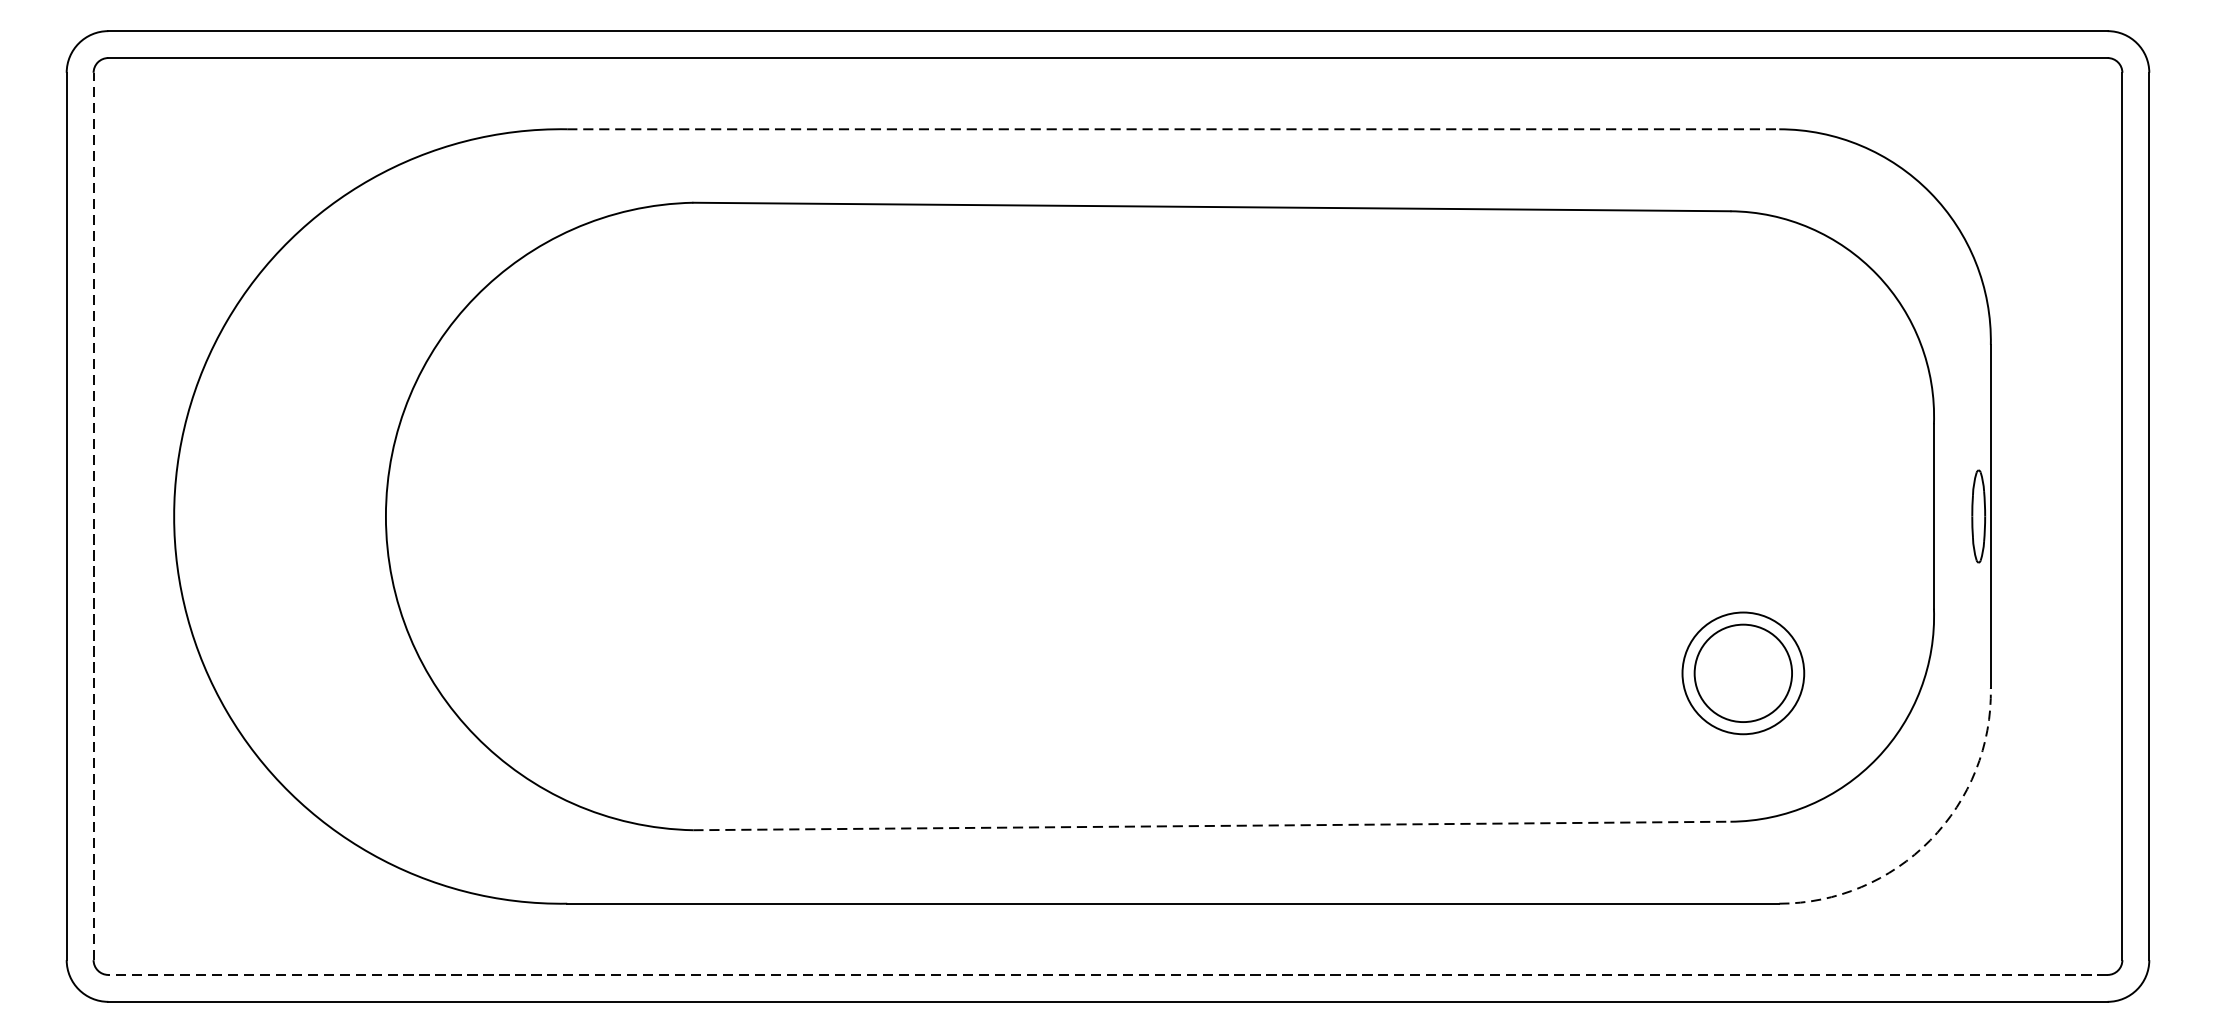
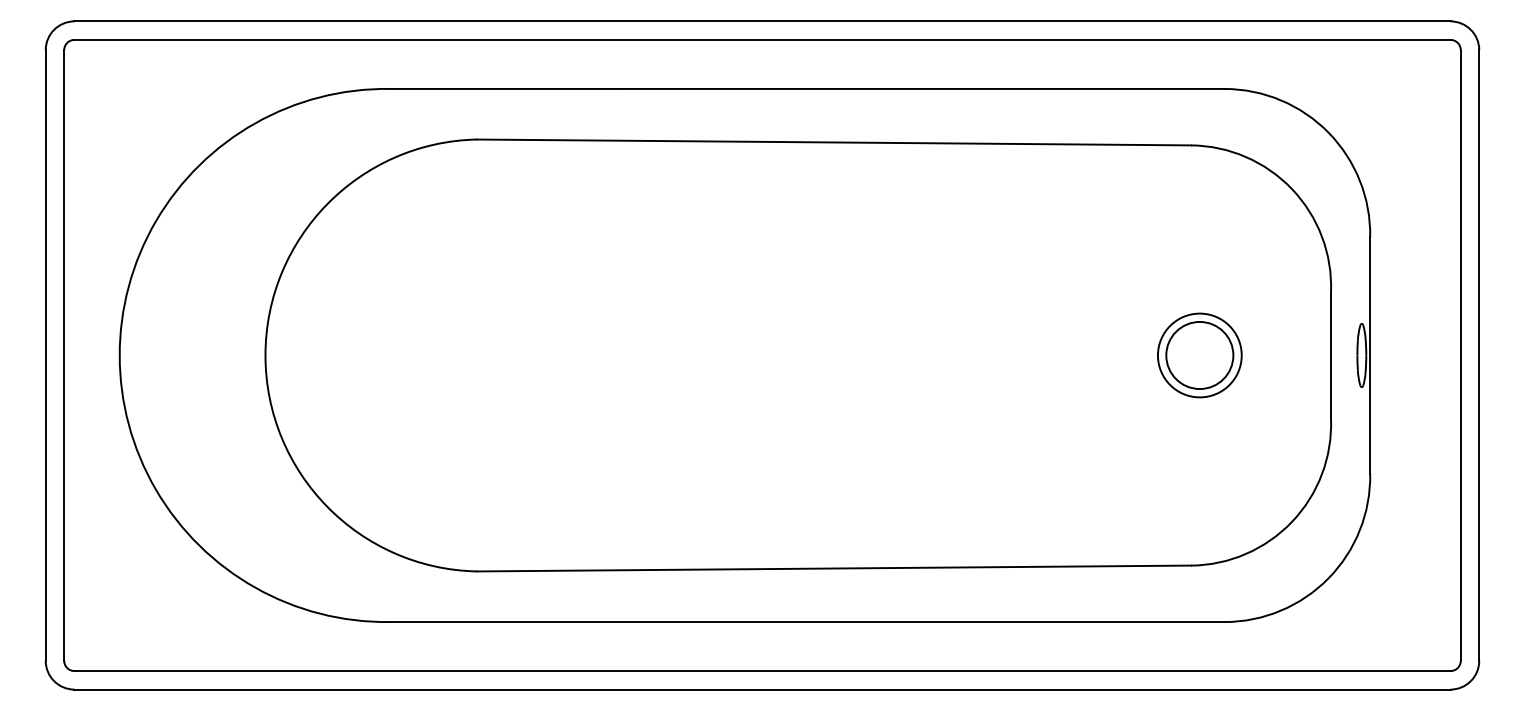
line: (1173, 128) -> (807, 88), dashed -> solid
line: (93, 515) -> (64, 354), dashed -> solid
part: (1742, 673) -> (1199, 355), moved
line: (1212, 825) -> (834, 568), dashed -> solid
arc: (1930, 840) -> (1328, 578), dashed -> solid
line: (1108, 975) -> (762, 671), dashed -> solid

